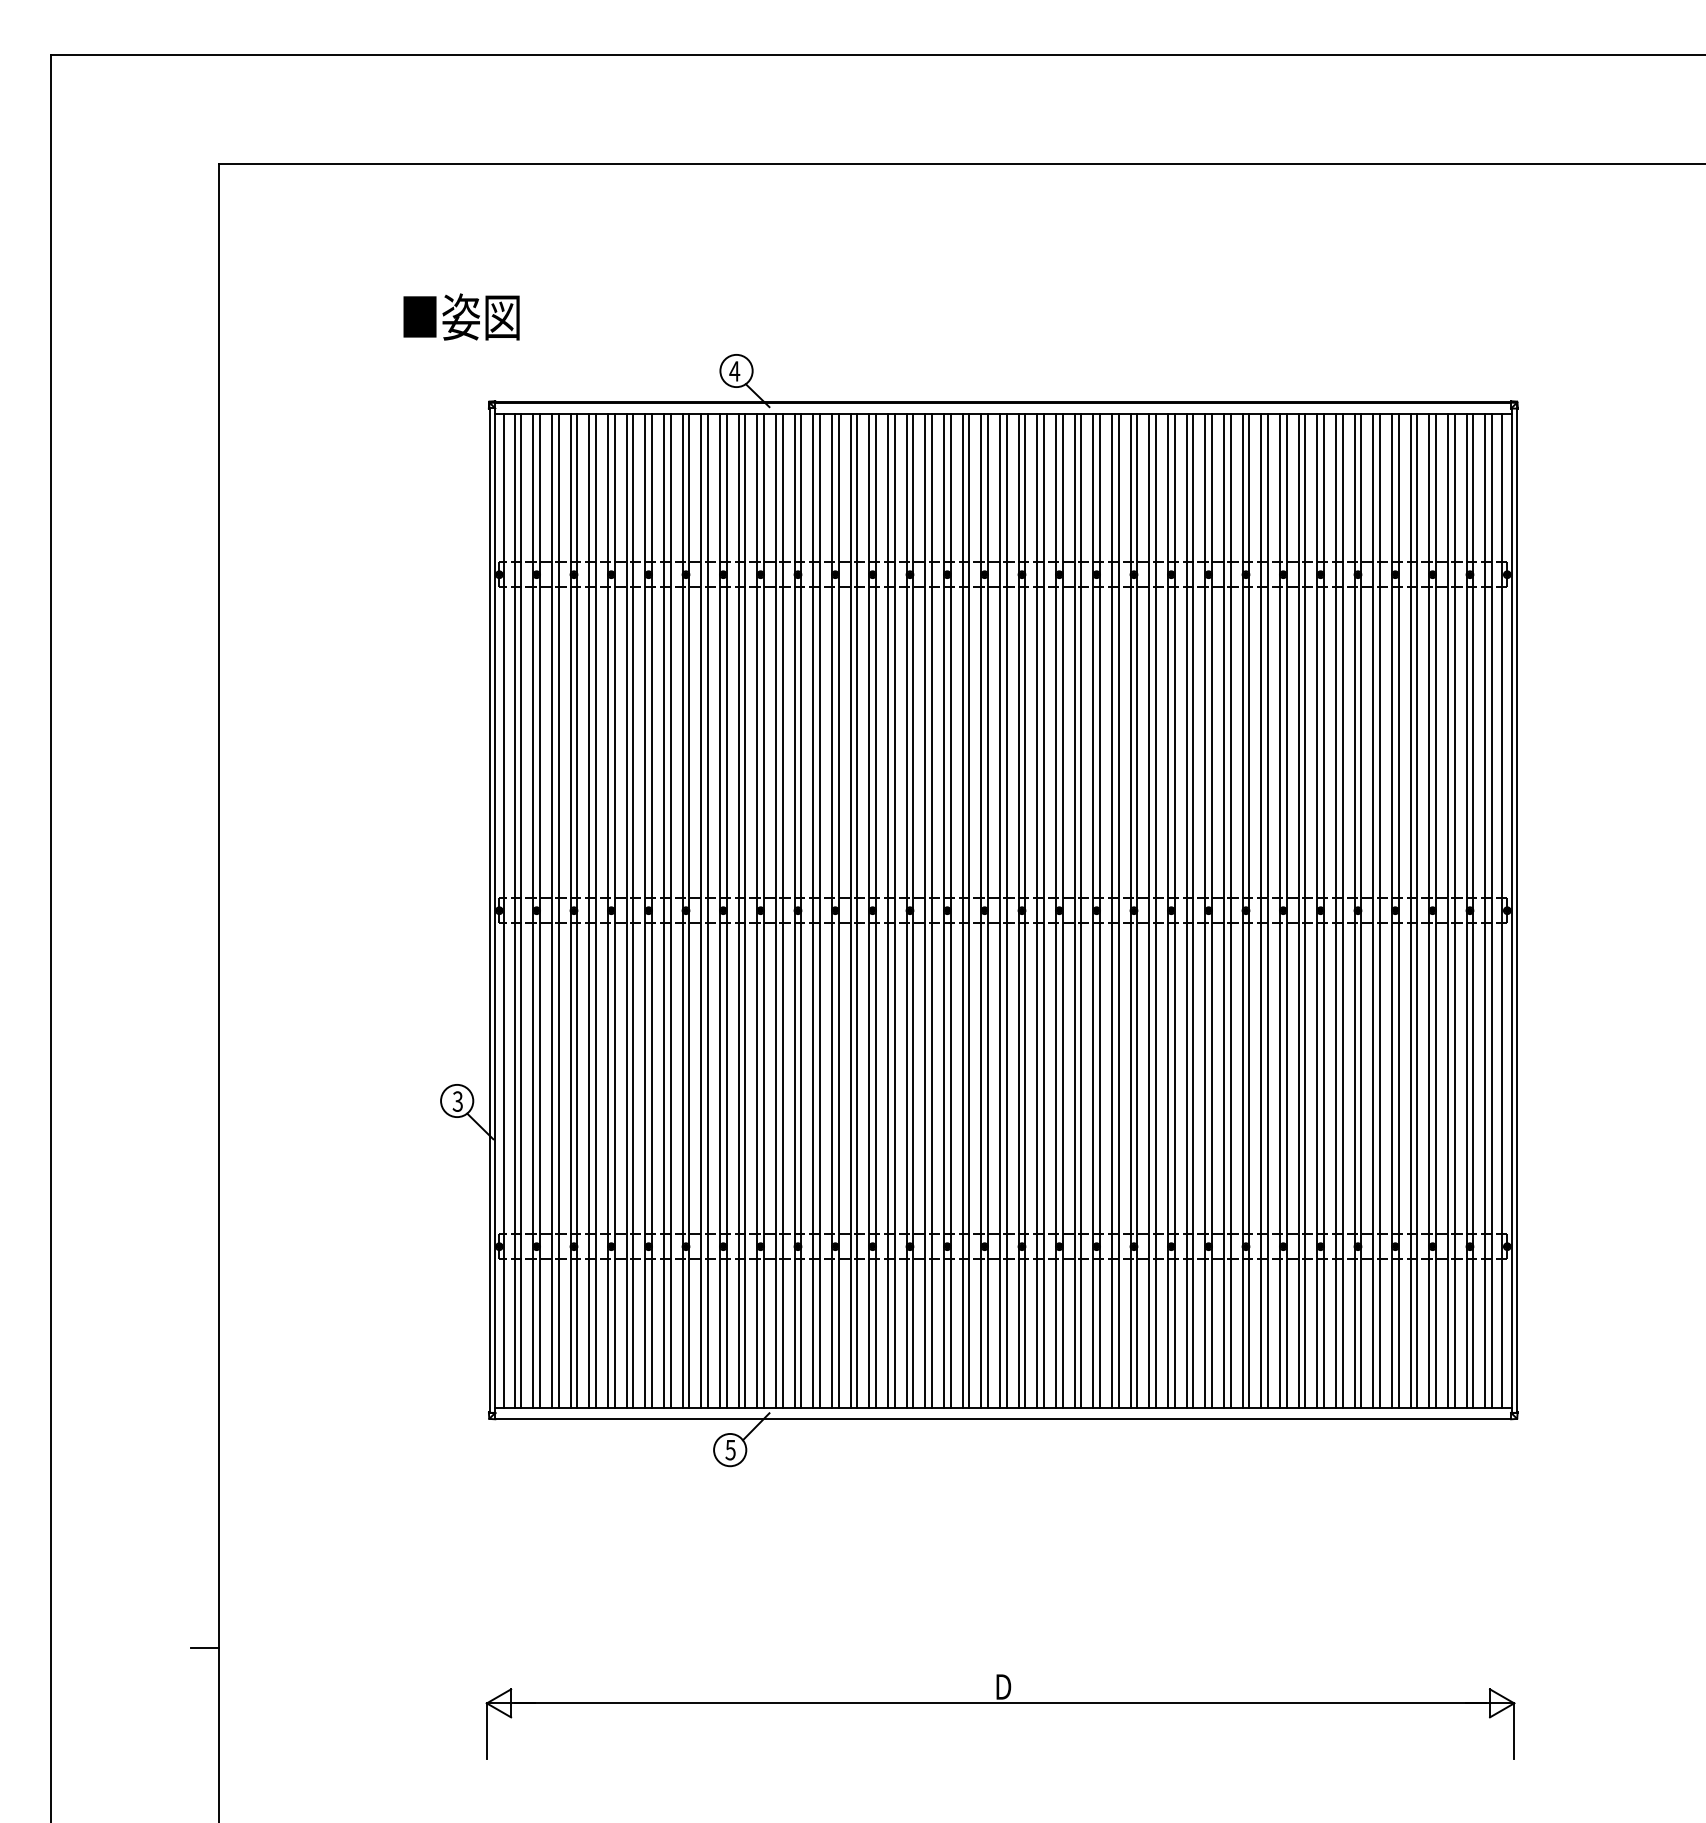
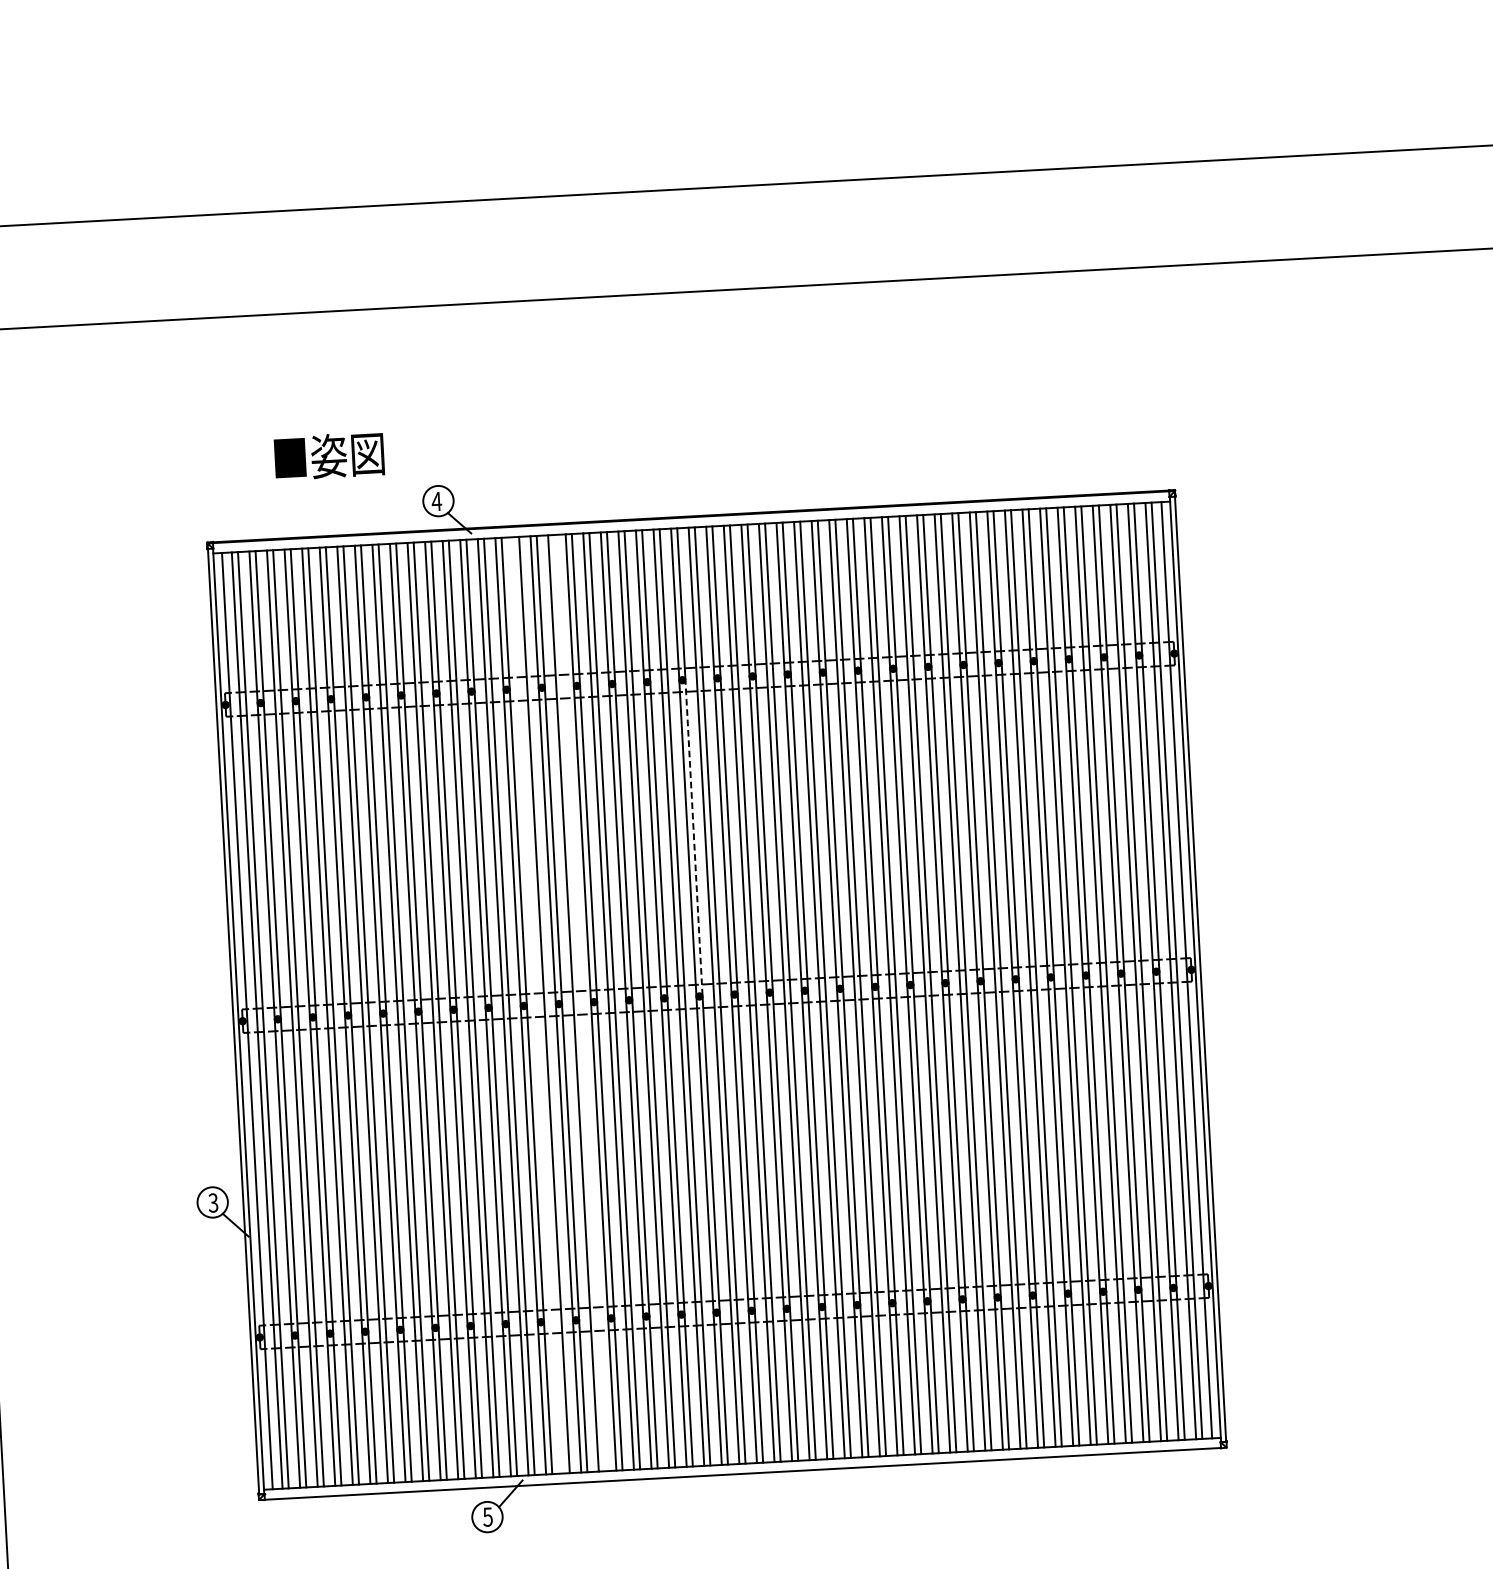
text: (461, 316) -> (329, 455), moved
line: (987, 742) -> (693, 837), solid -> dashed
line: (813, 910) -> (538, 1004), removed
line: (857, 910) -> (579, 1002), removed

